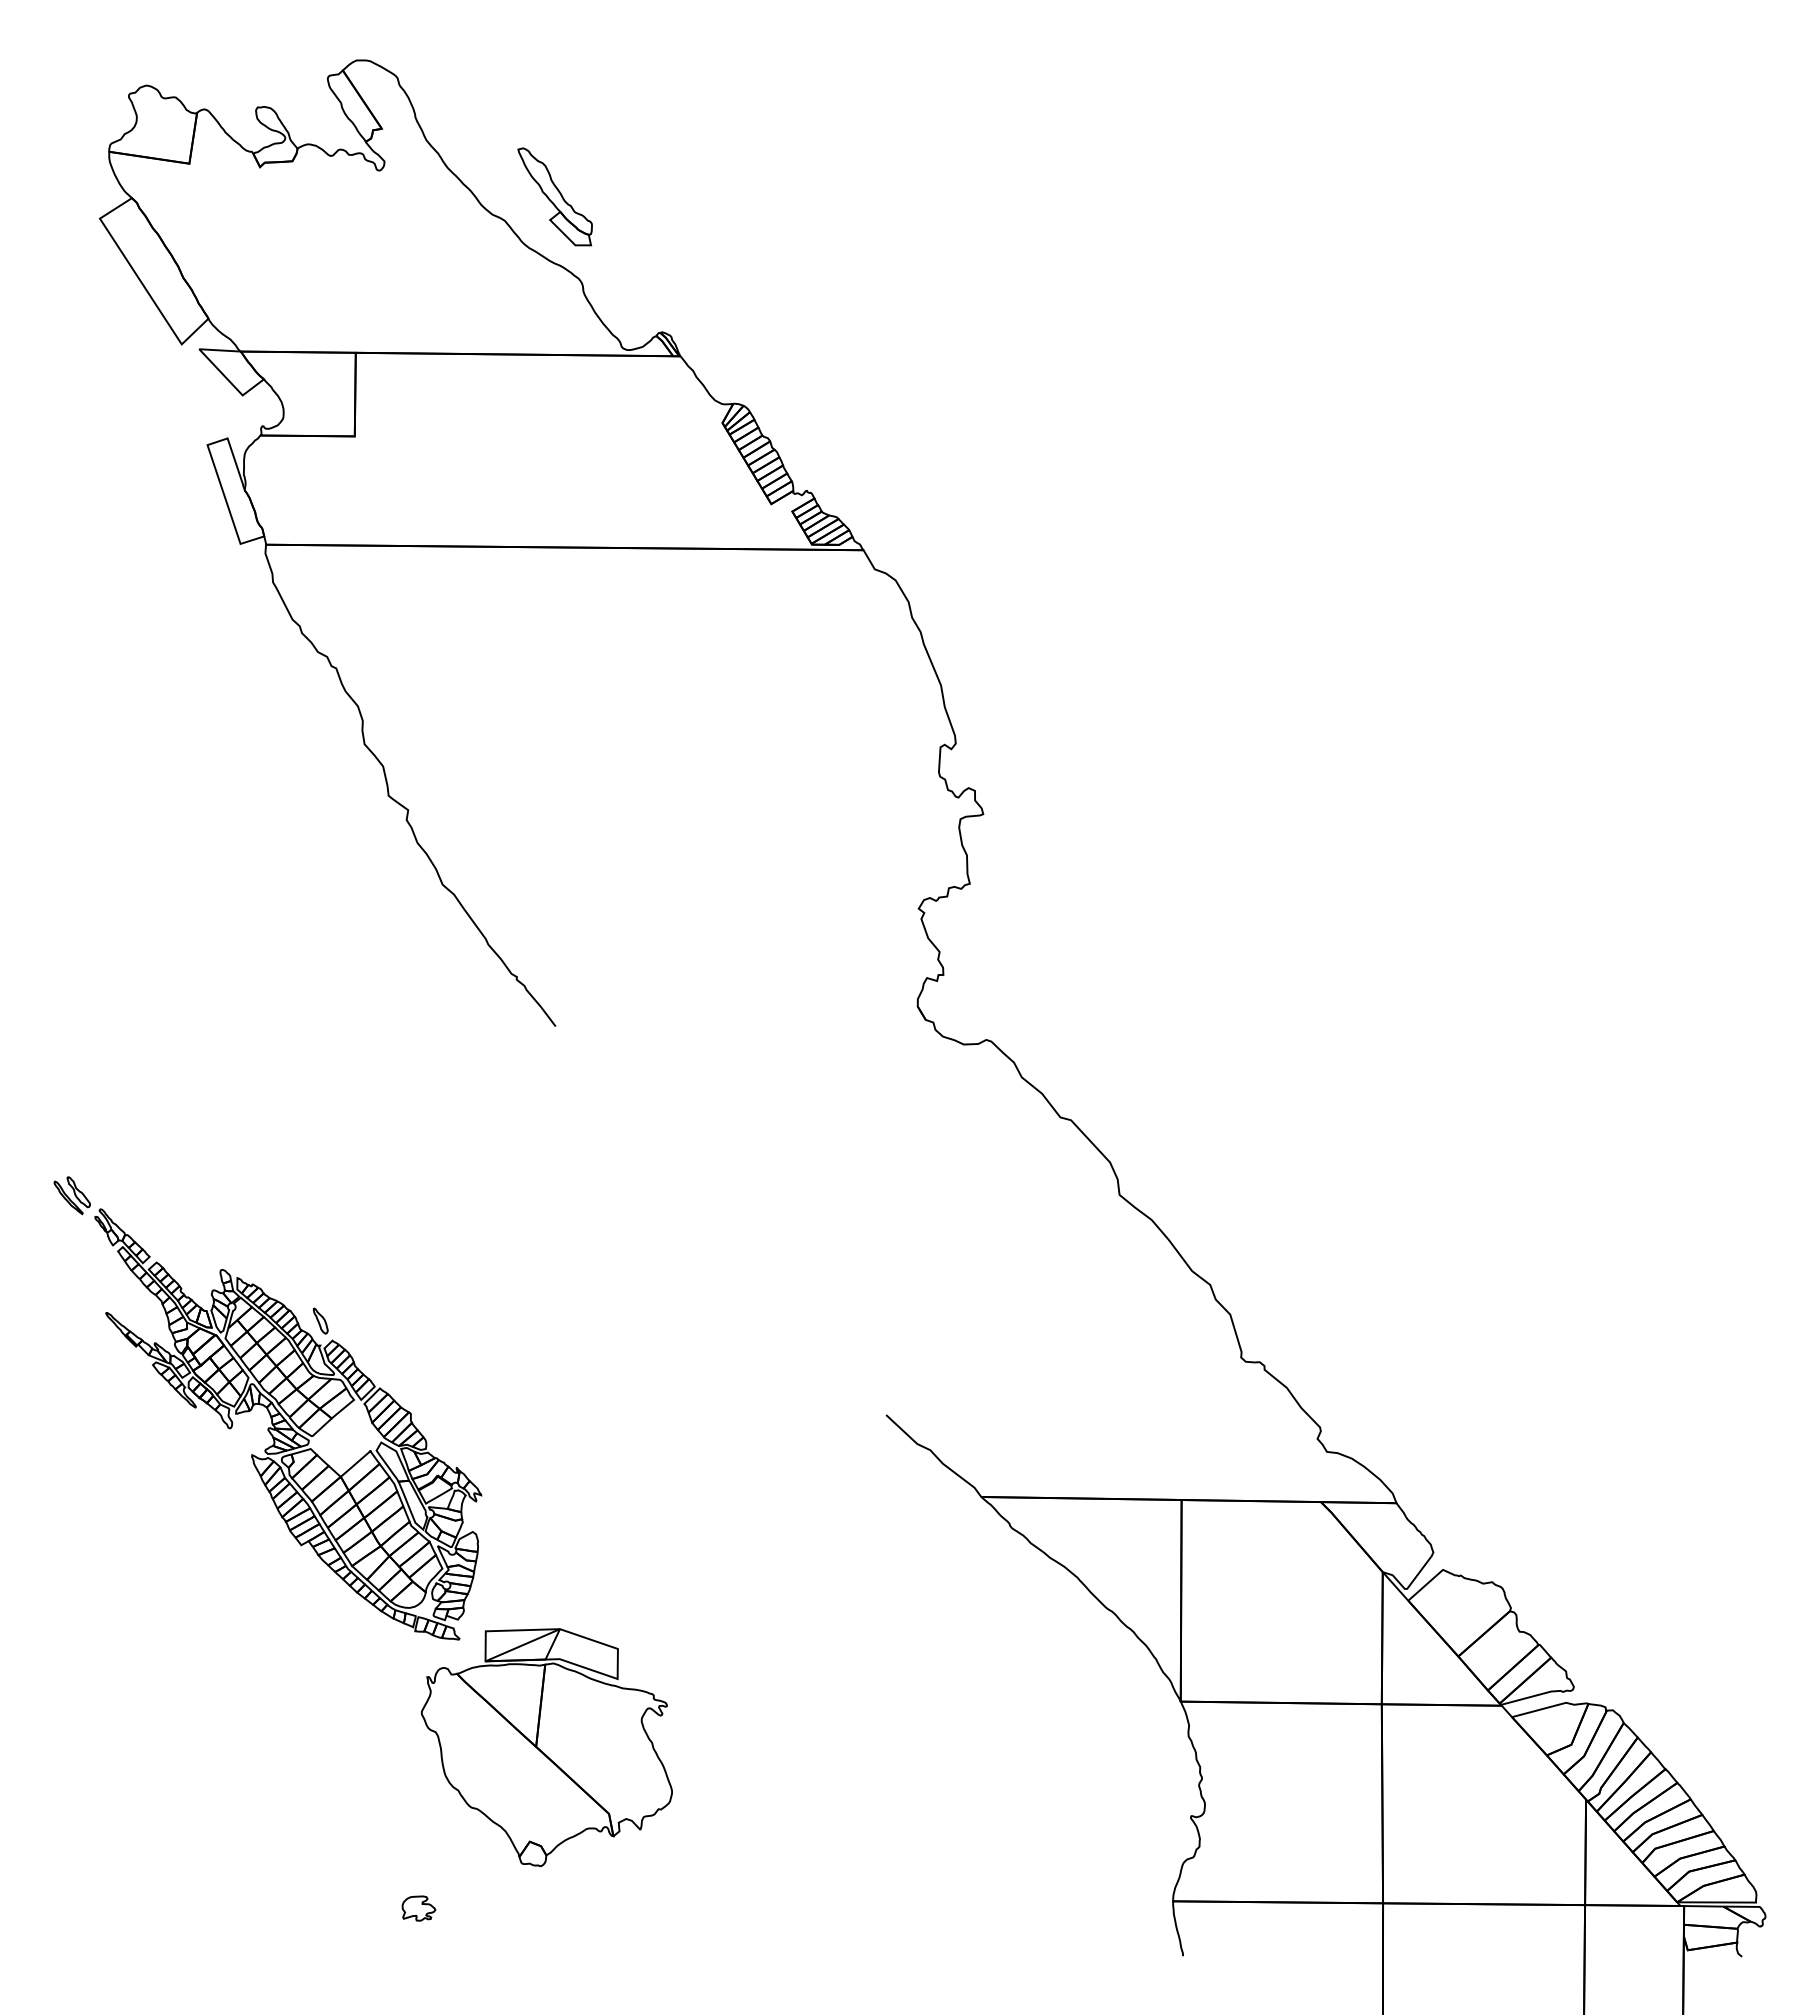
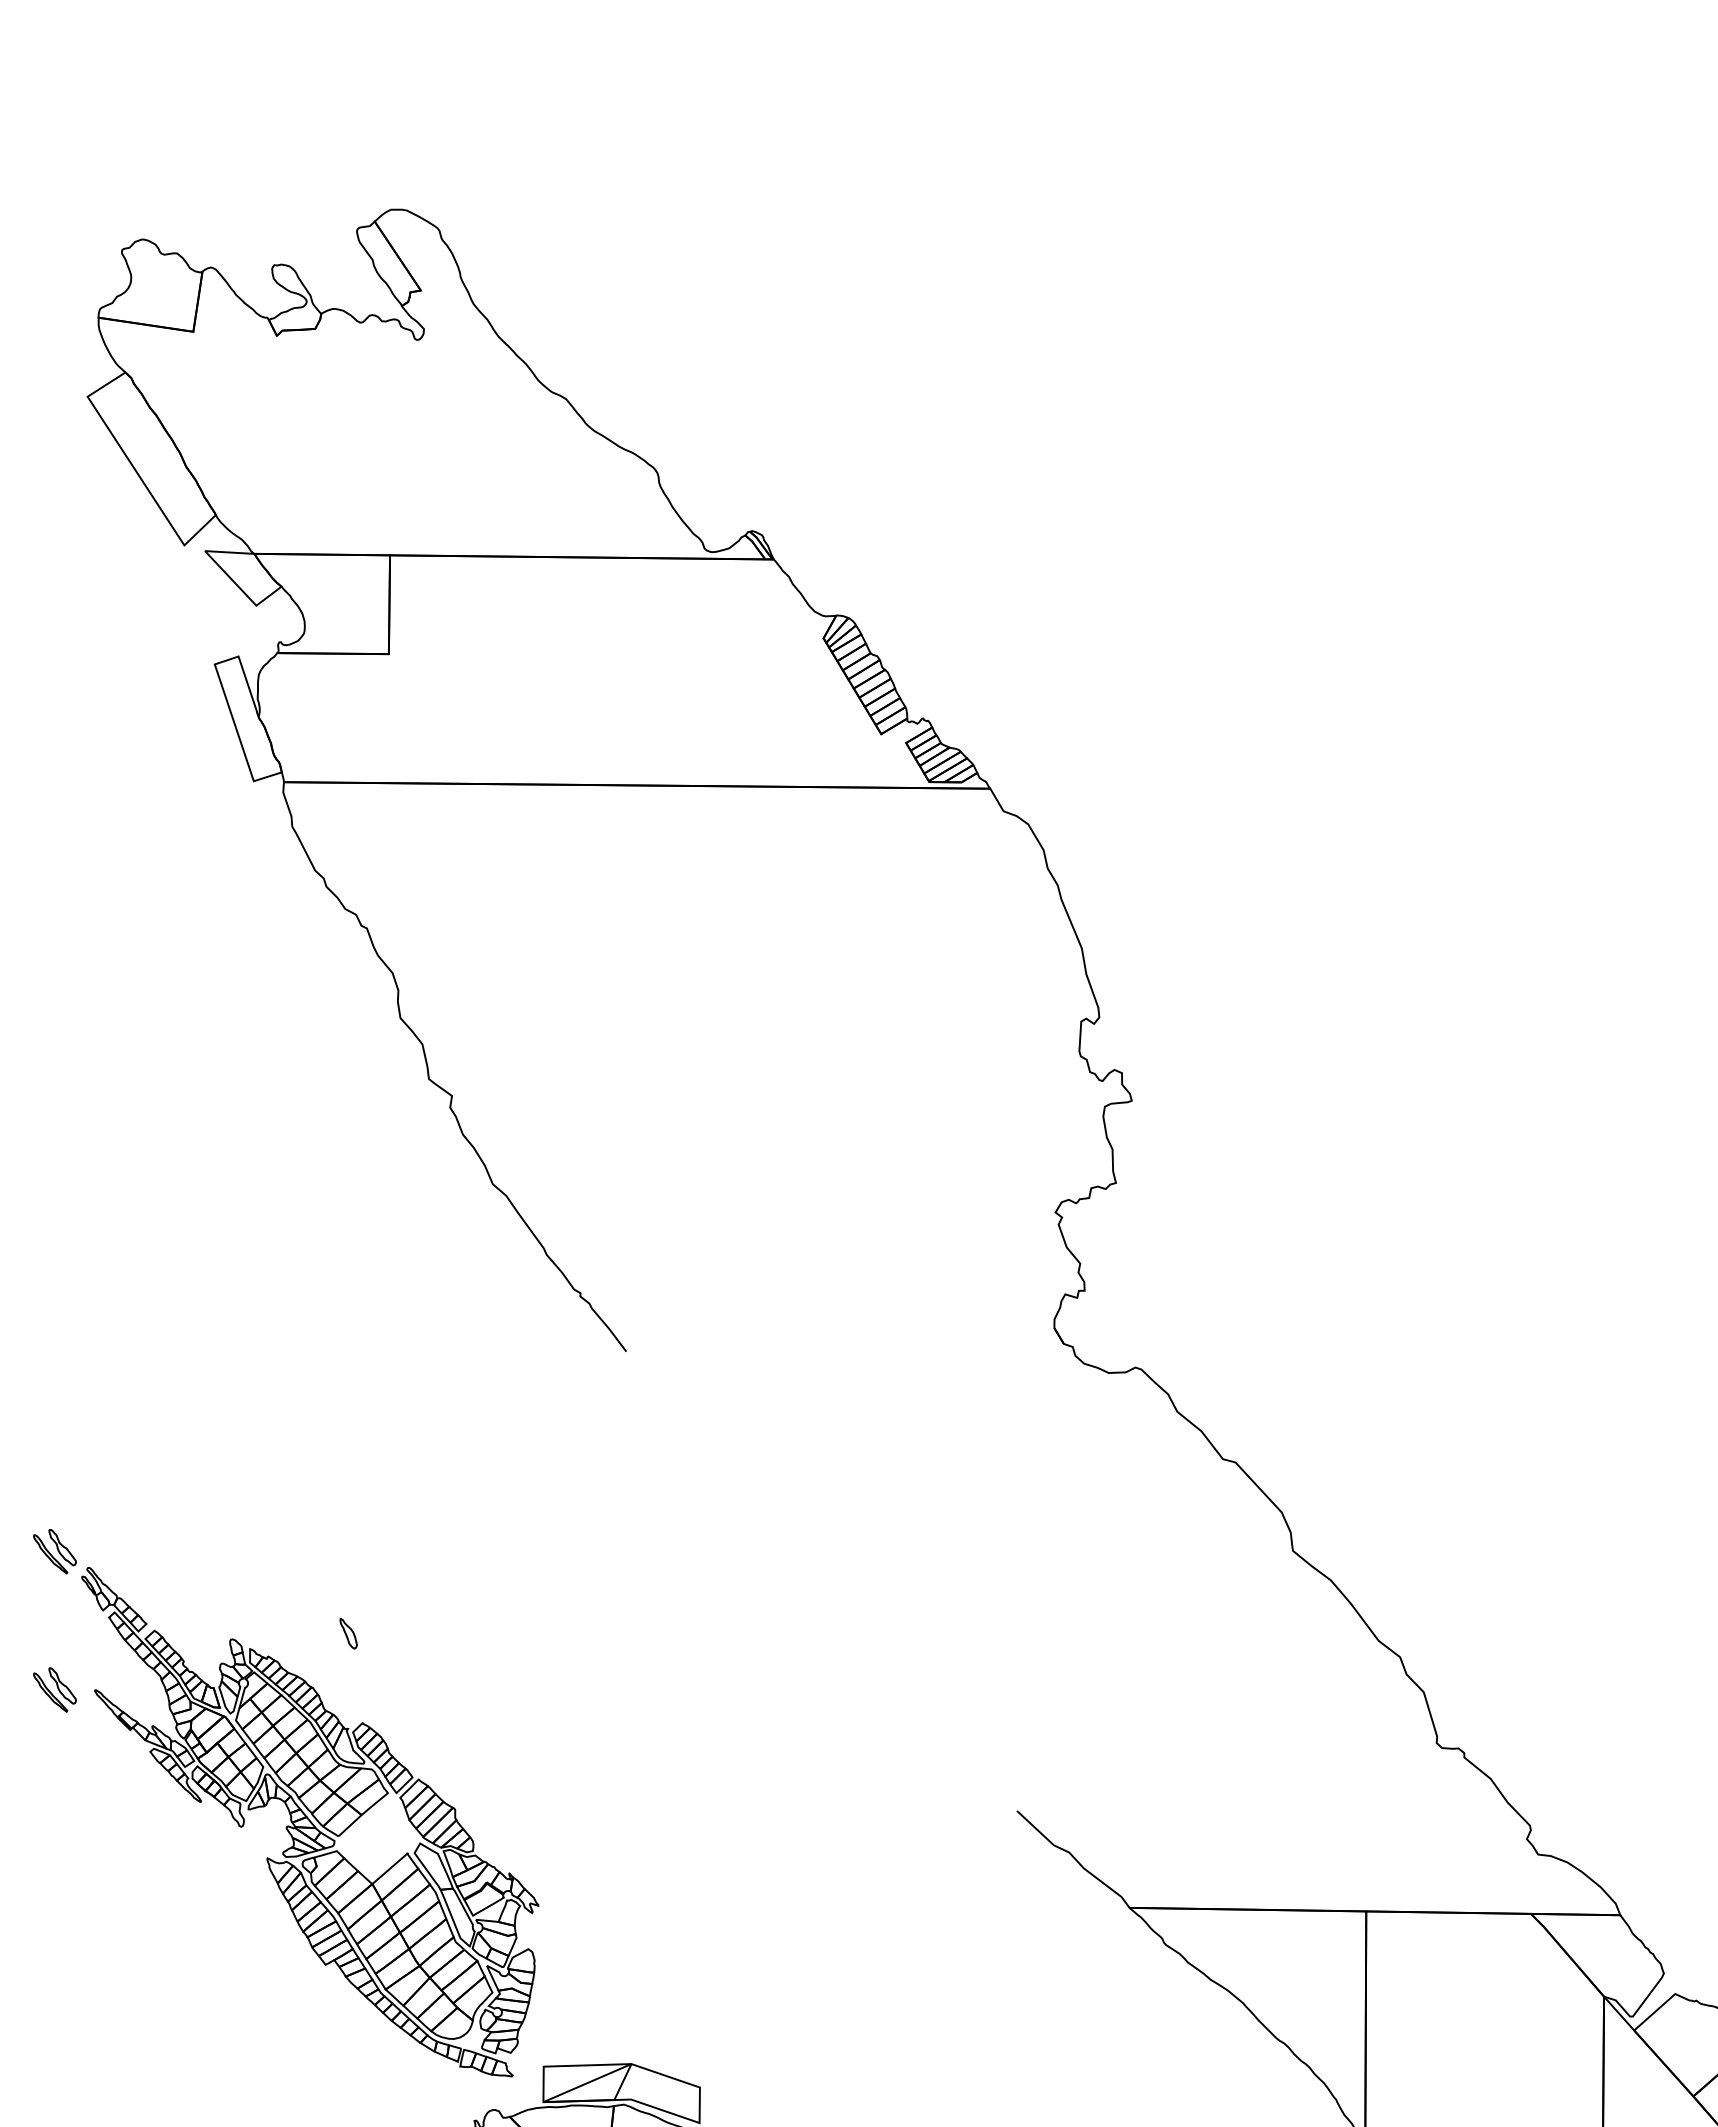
part: (554, 196) -> (624, 370), removed
part: (71, 1312) -> (54, 1689), added
part: (320, 1320) -> (348, 1633), moved

